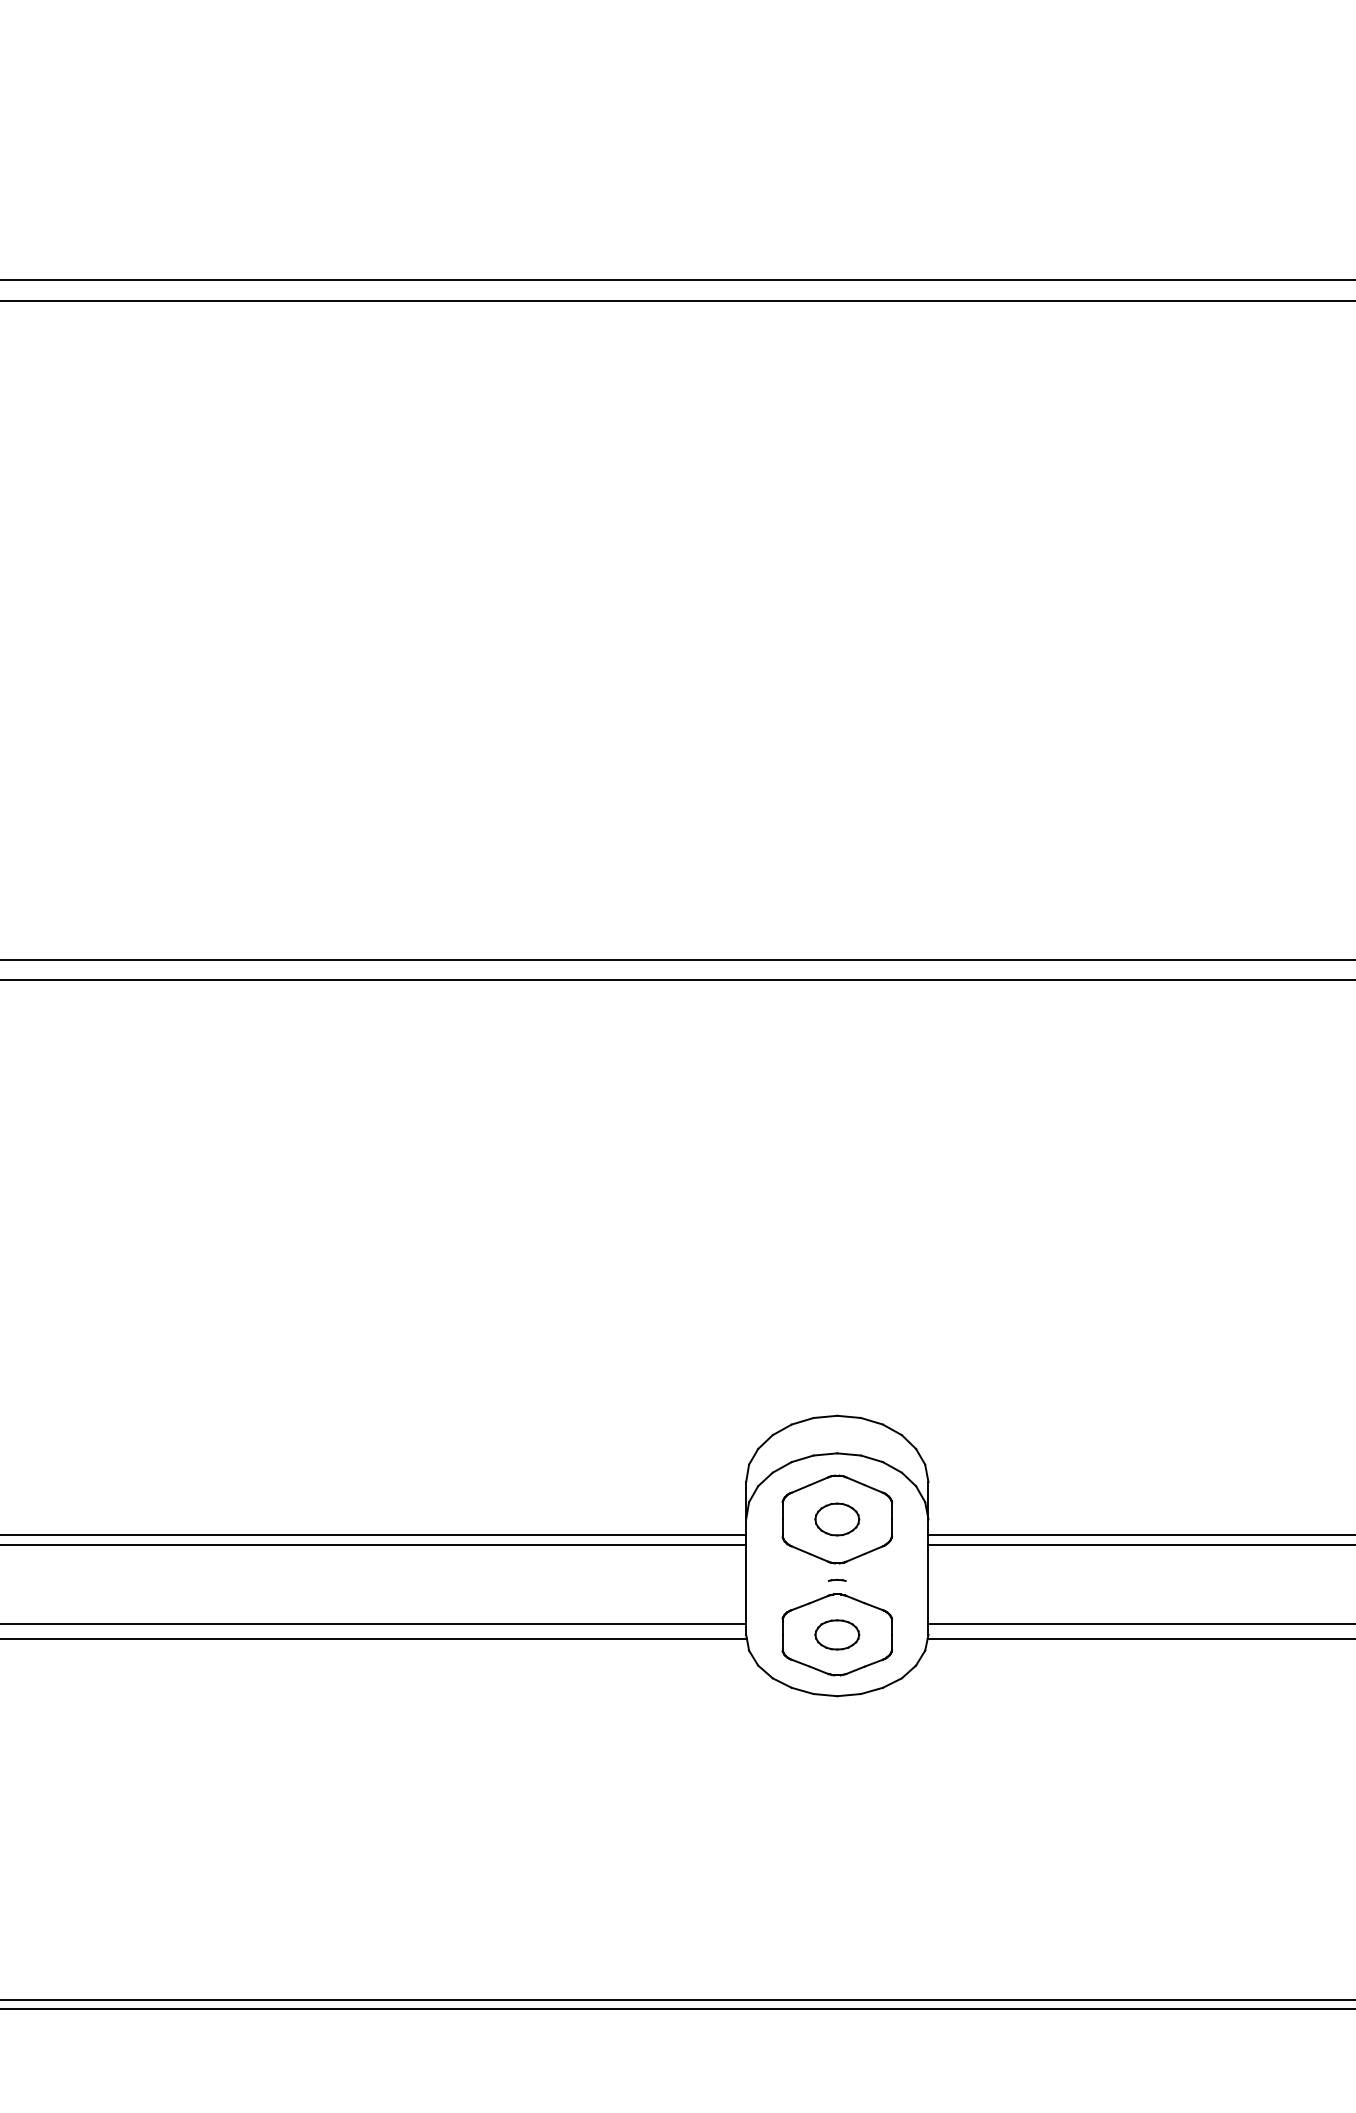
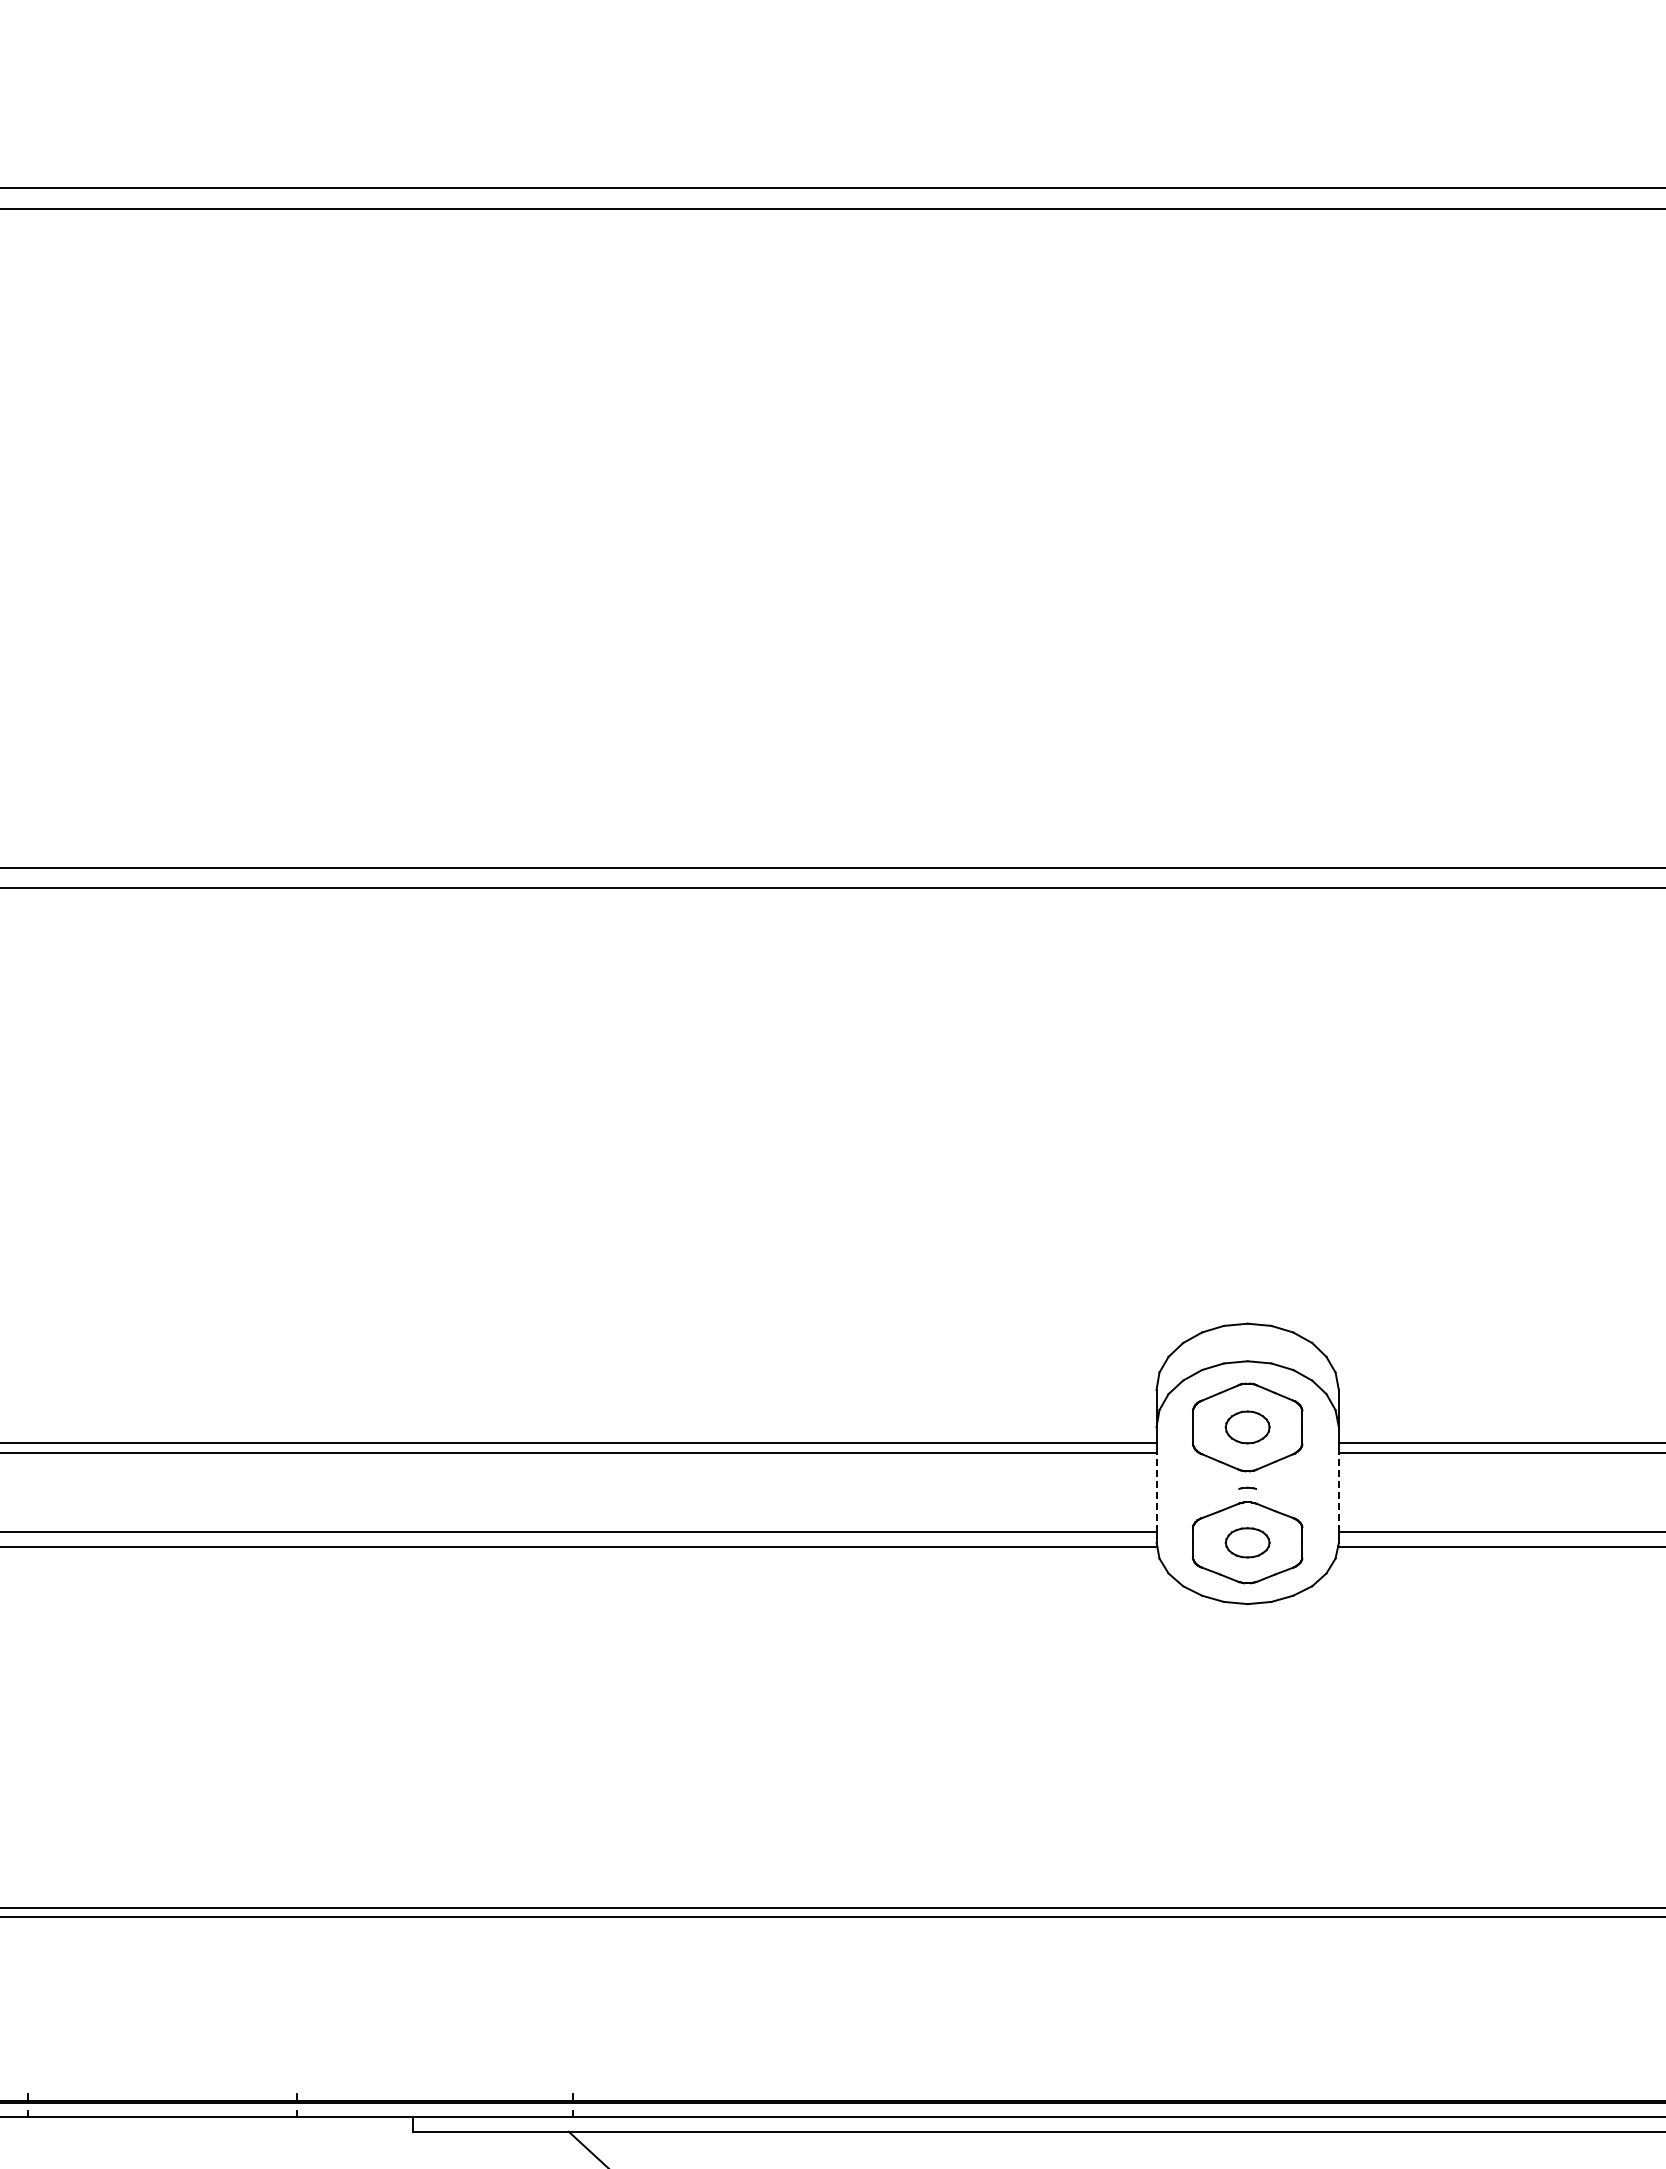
line: (746, 1584) -> (1156, 1492), solid -> dashed
line: (928, 1584) -> (1338, 1492), solid -> dashed

